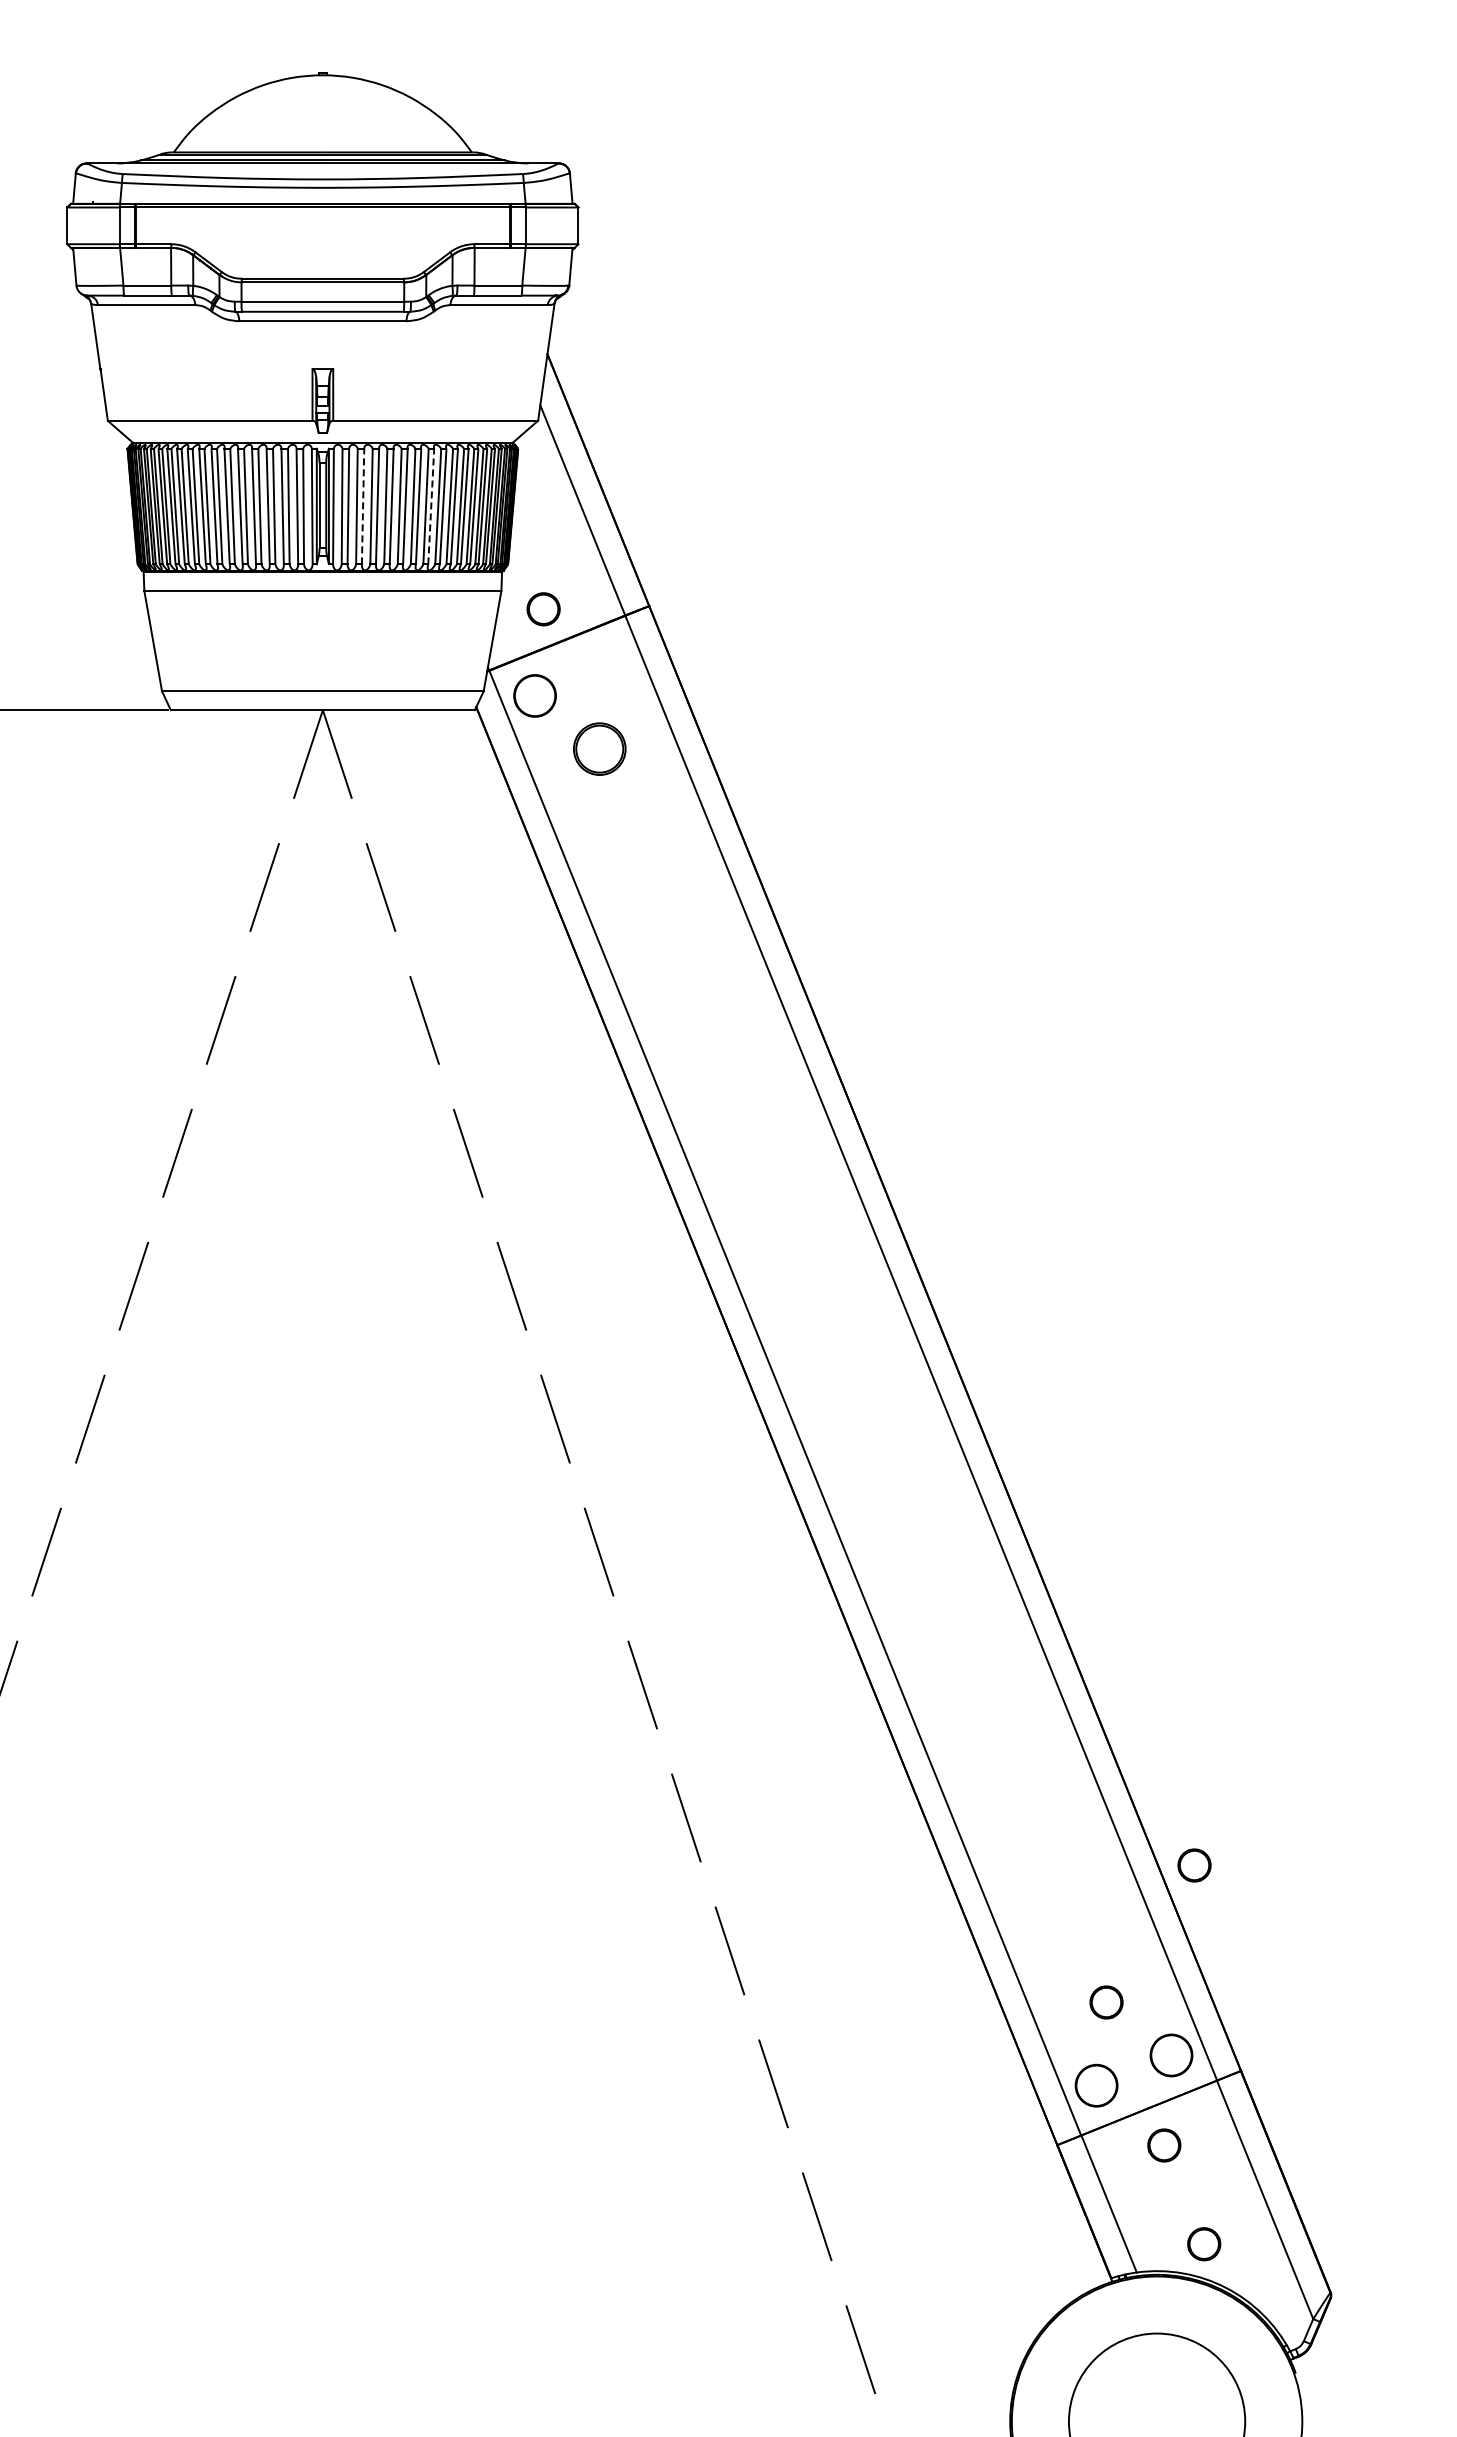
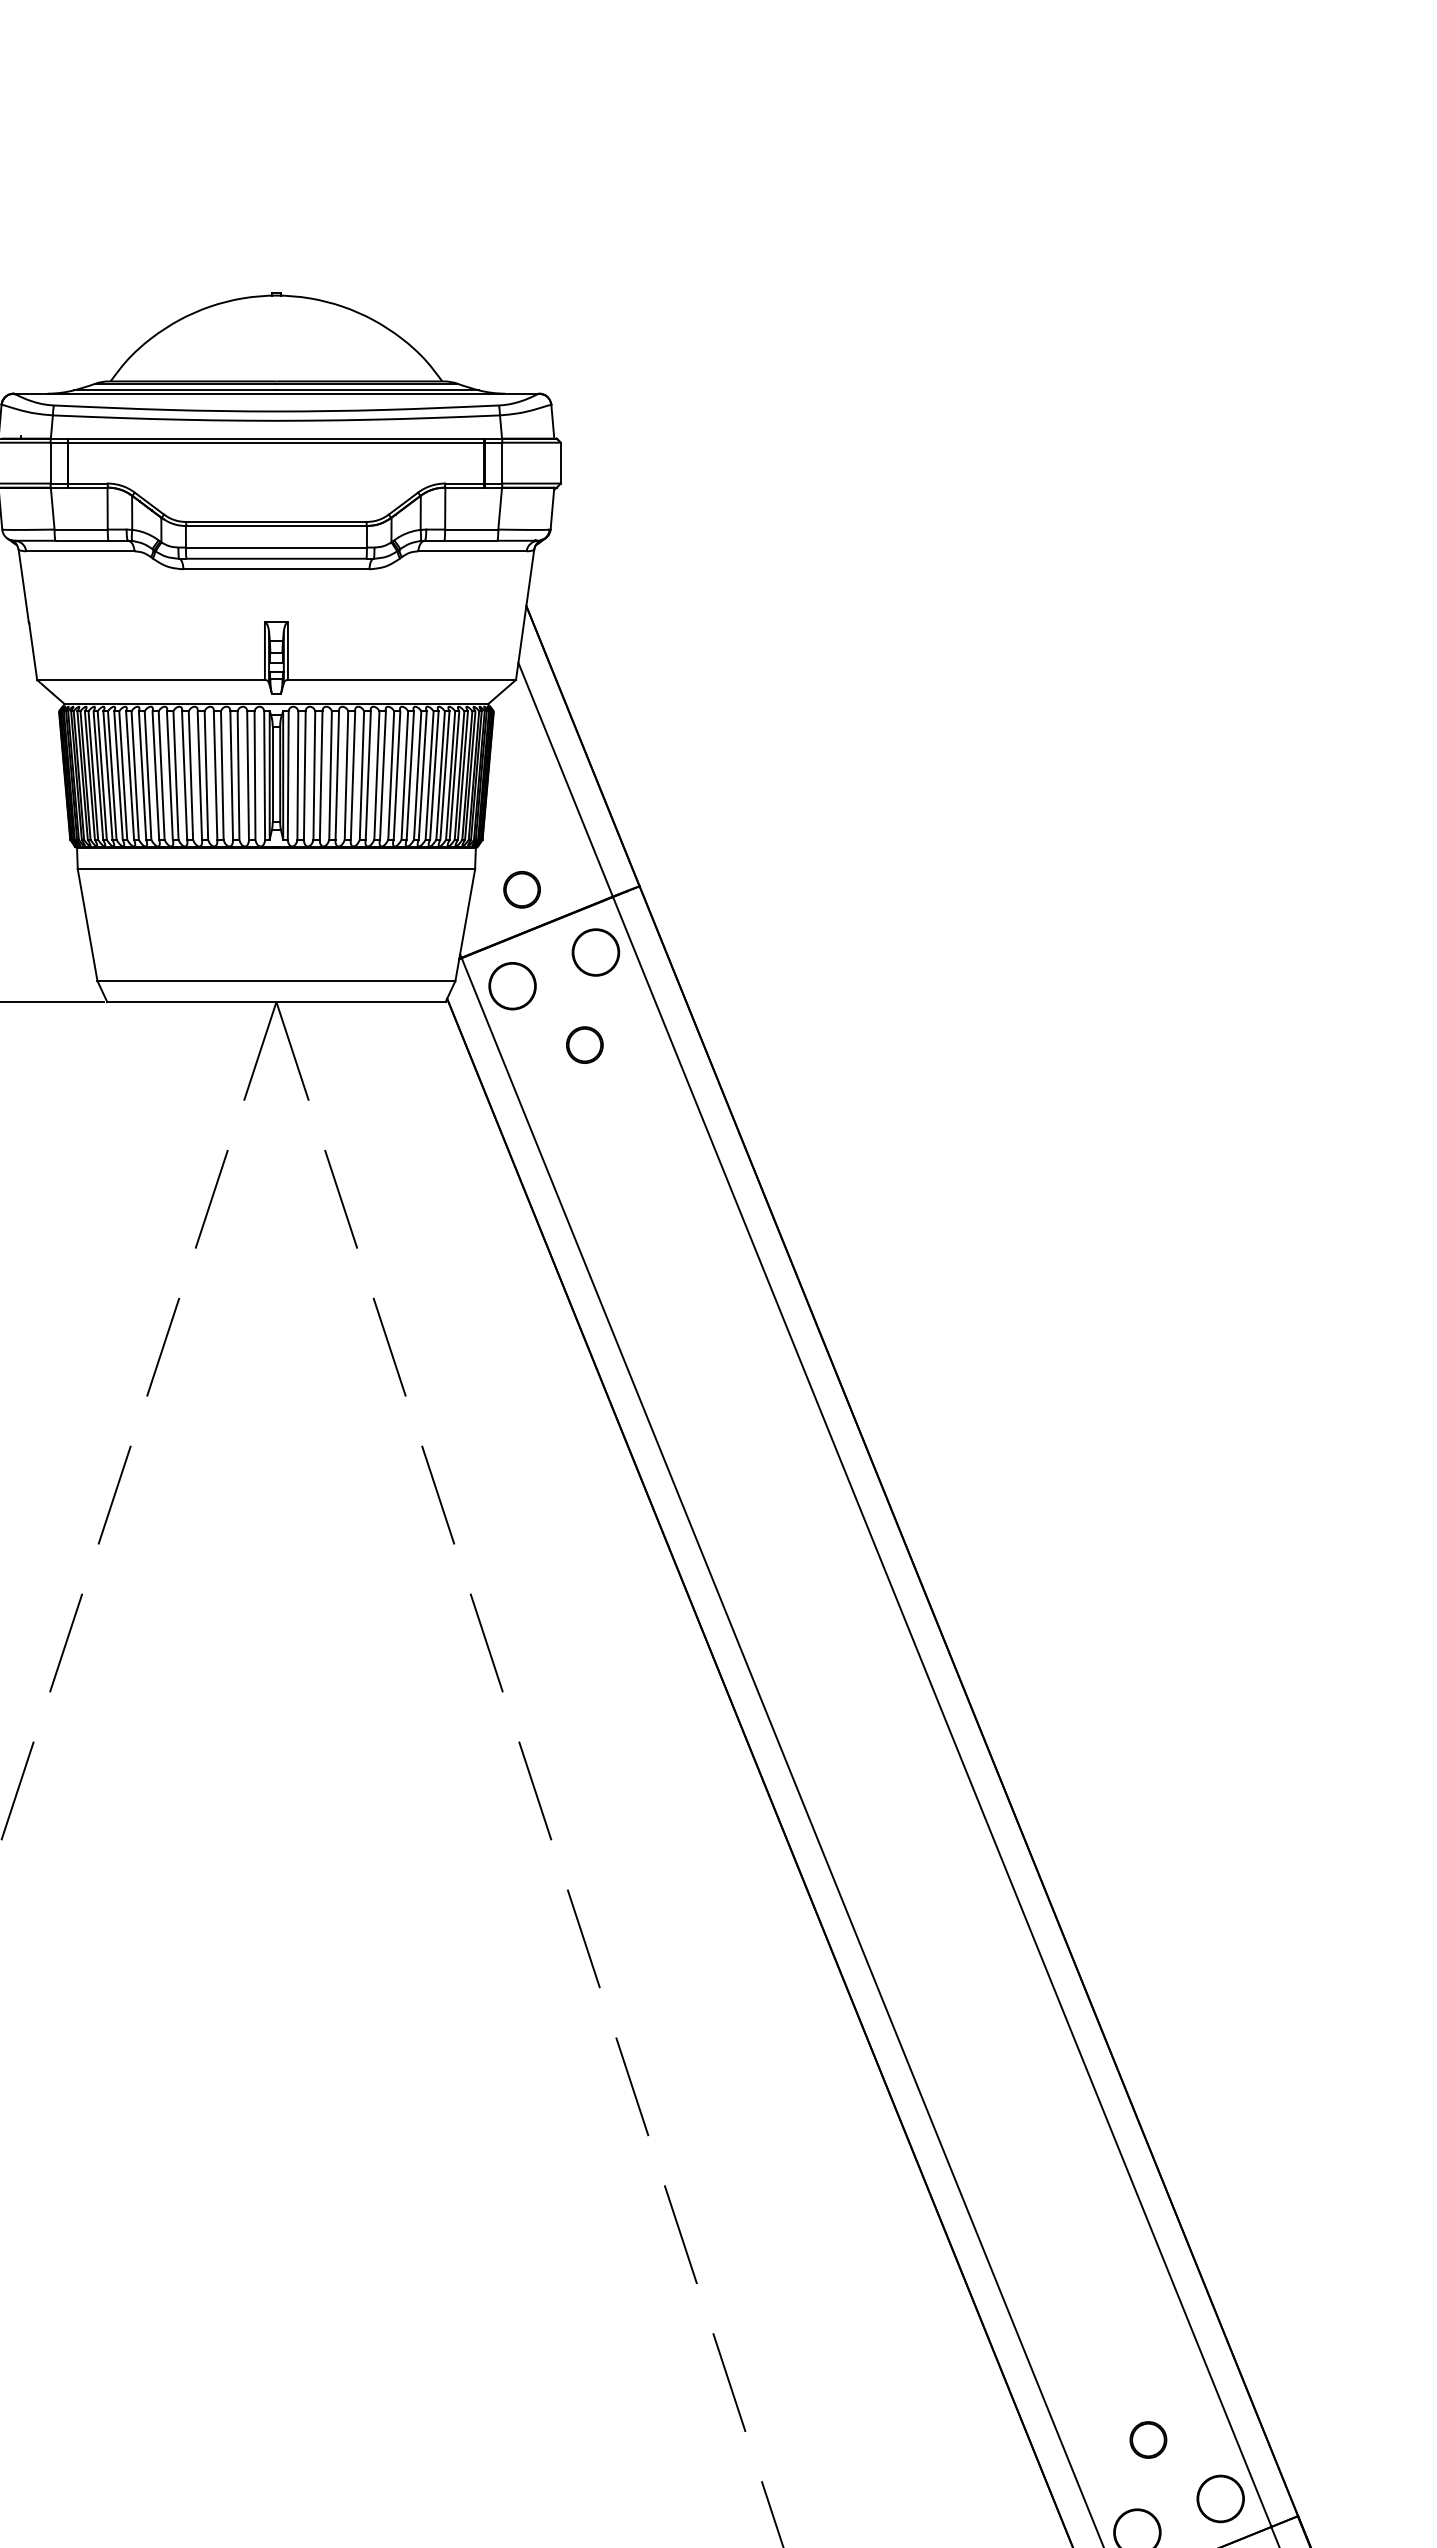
line: (363, 507) -> (321, 776), dashed -> solid
line: (431, 507) -> (397, 776), dashed -> solid
part: (609, 665) -> (595, 952), added
part: (600, 748) -> (585, 1044), size x0.62
part: (1194, 1865) -> (1246, 2287), removed

